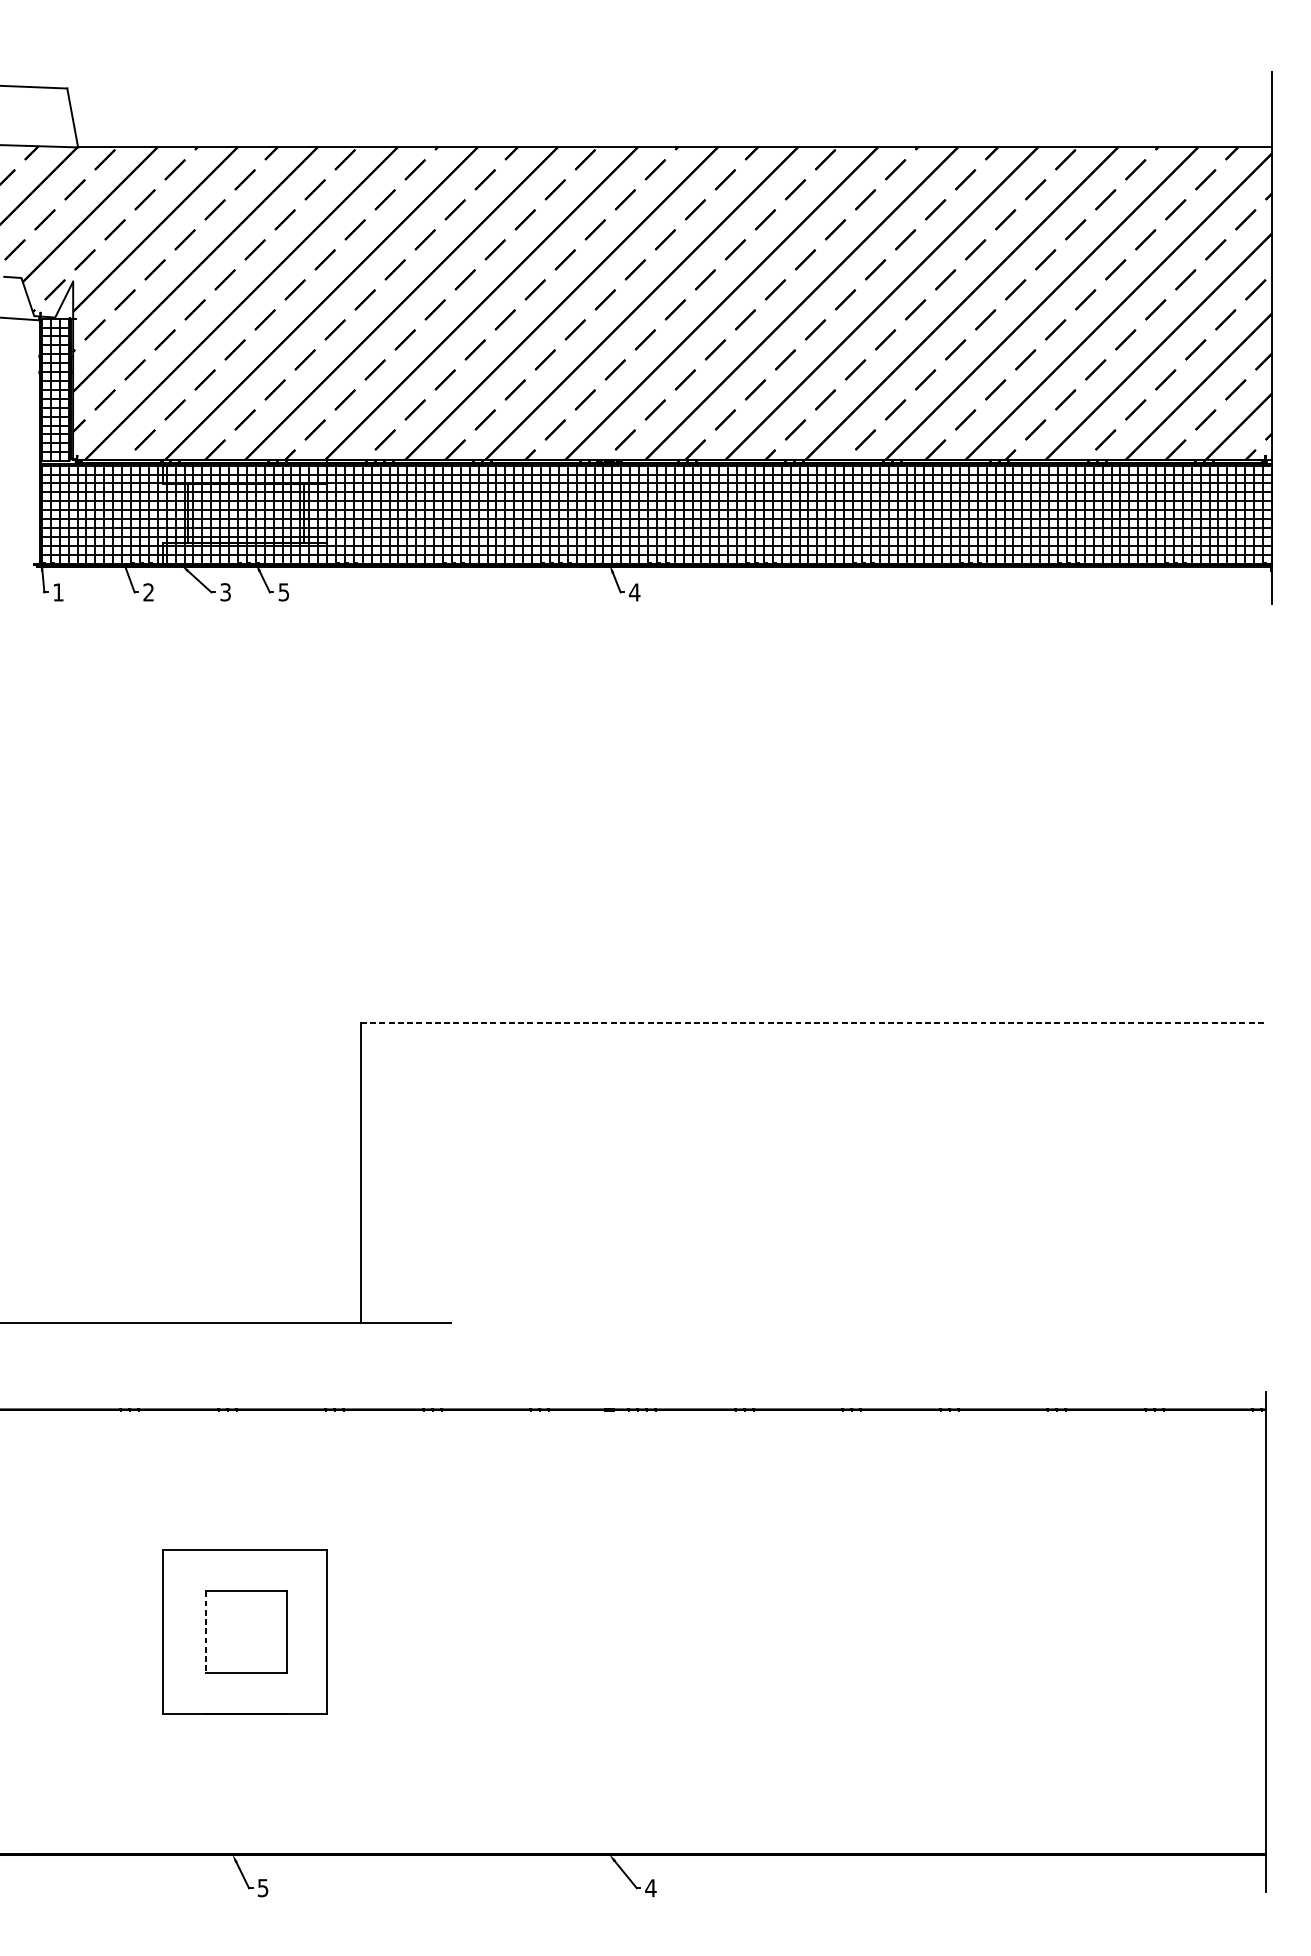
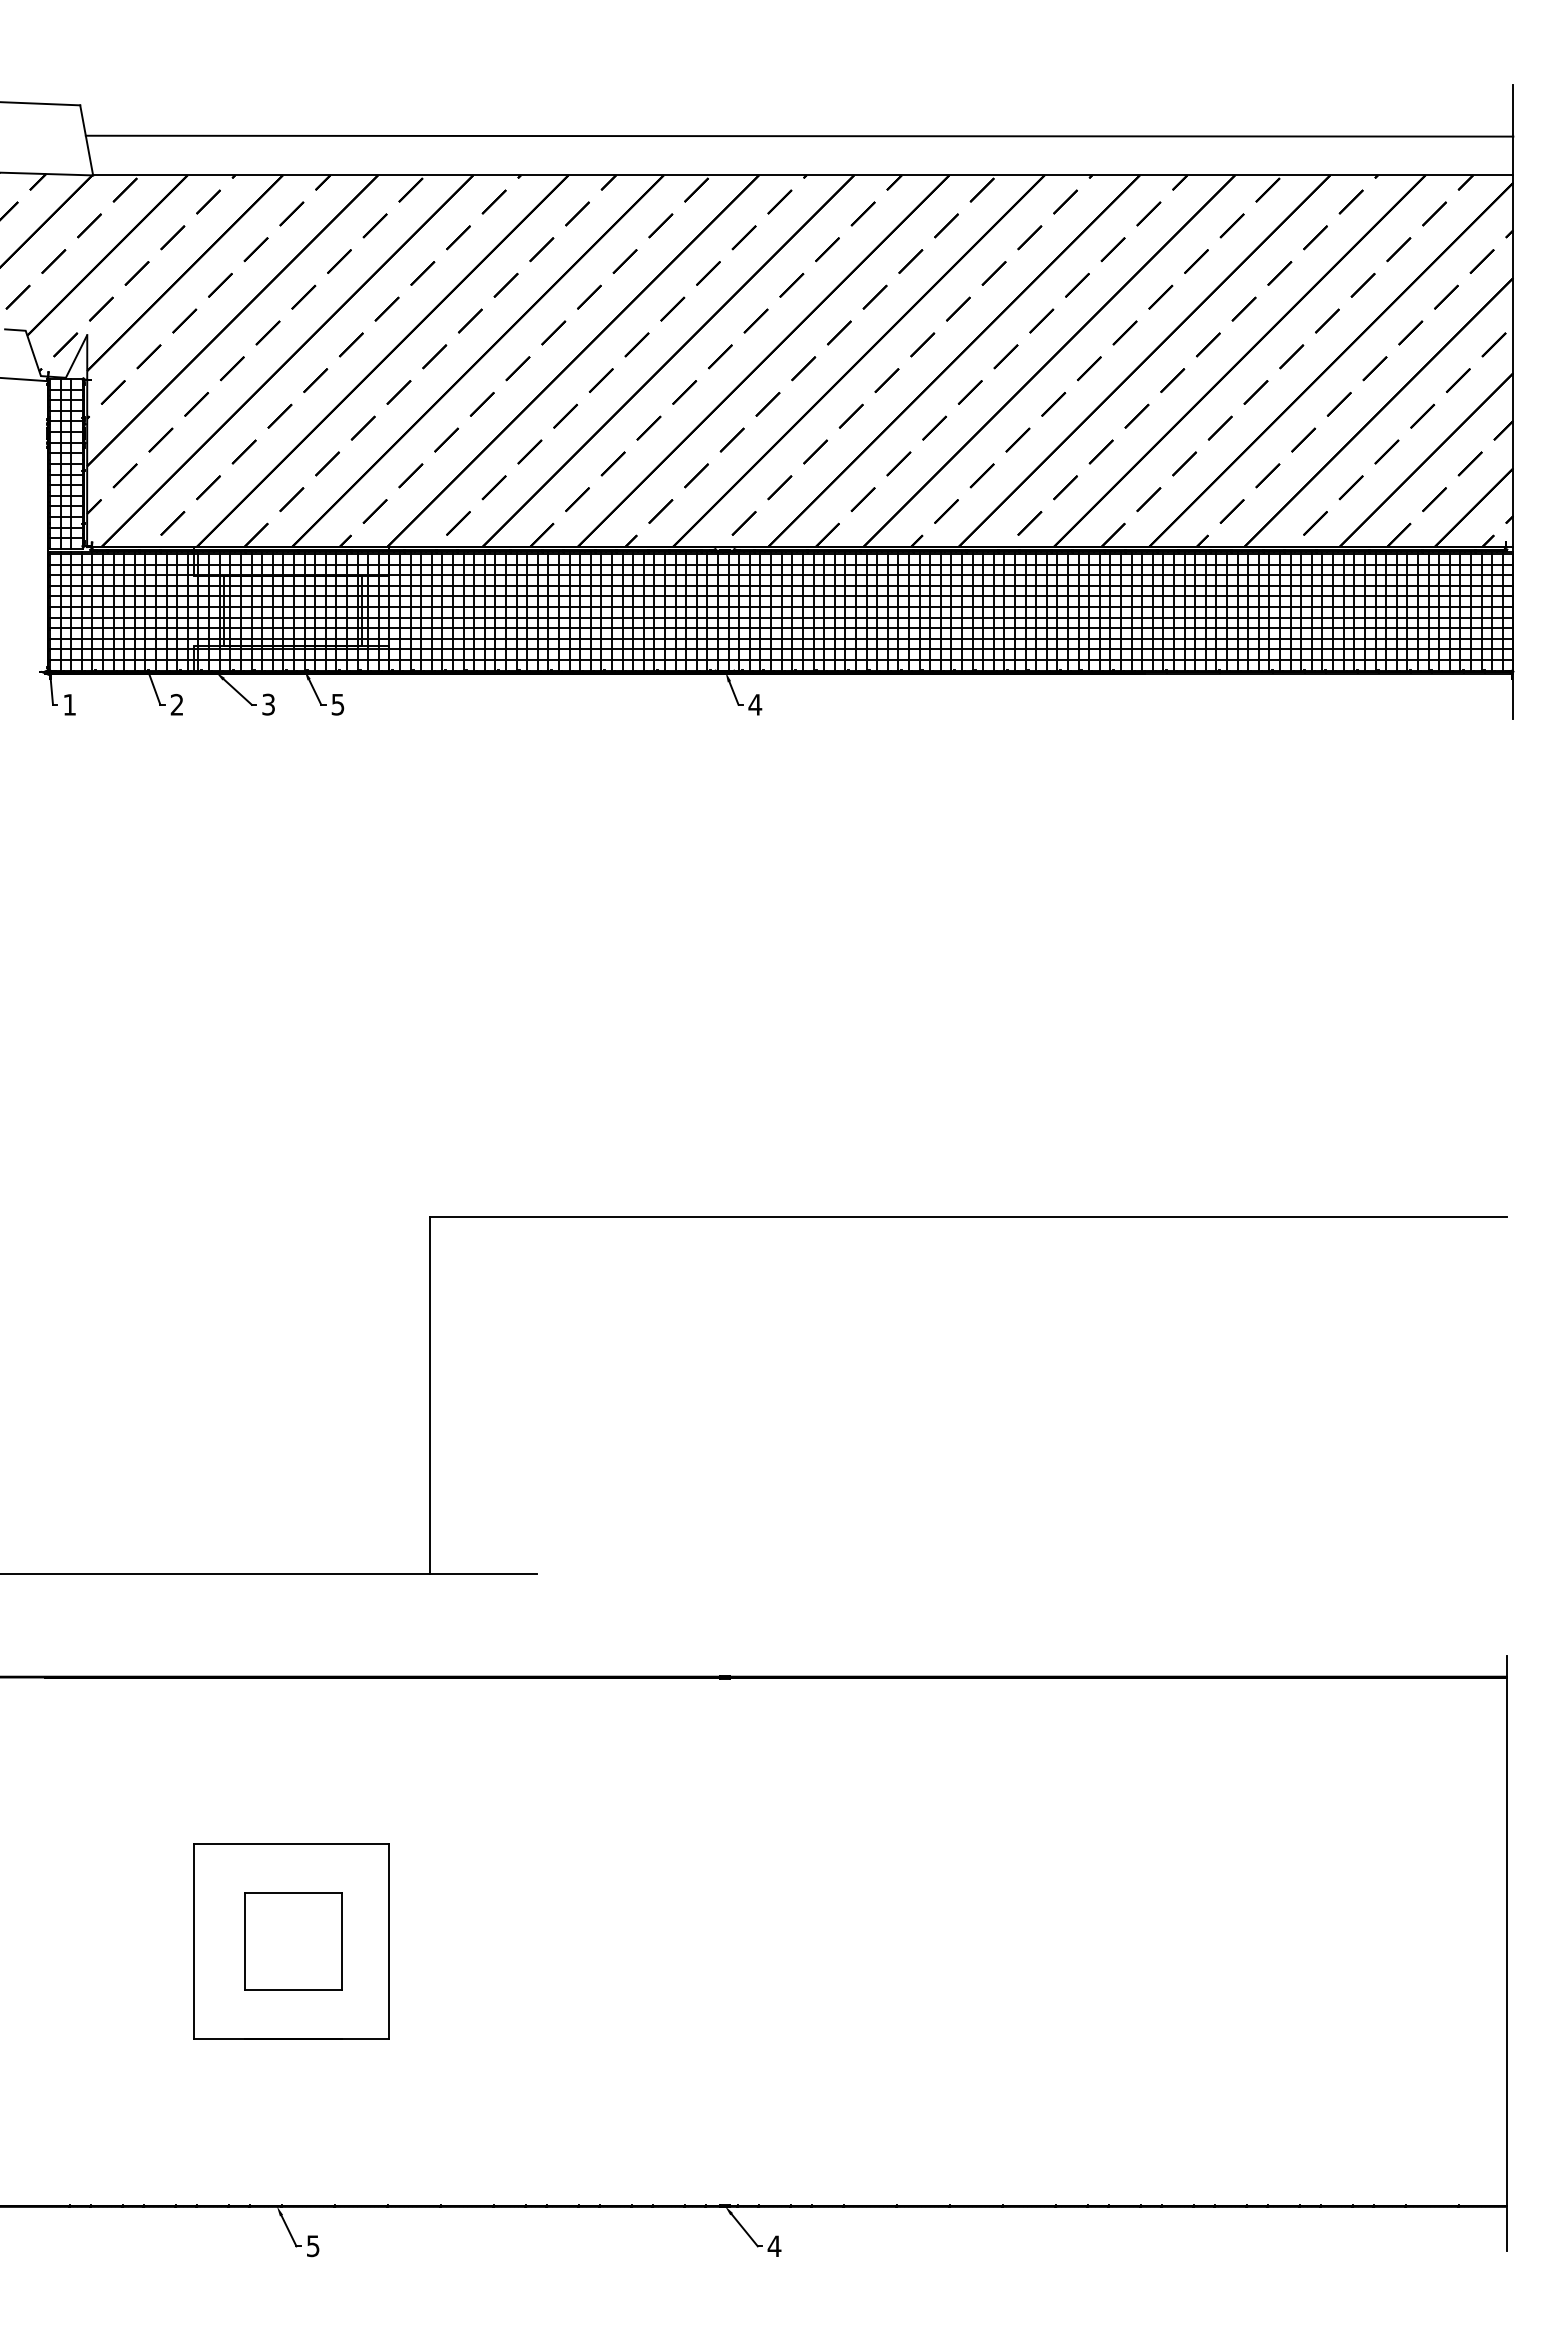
line: (671, 113) -> (799, 135), added
line: (813, 1023) -> (968, 1217), dashed -> solid
line: (205, 1631) -> (244, 1941), dashed -> solid

